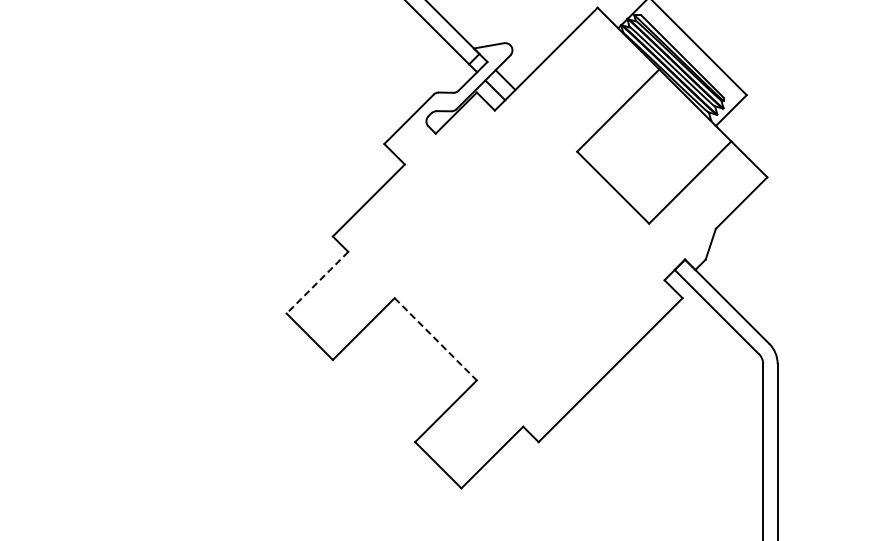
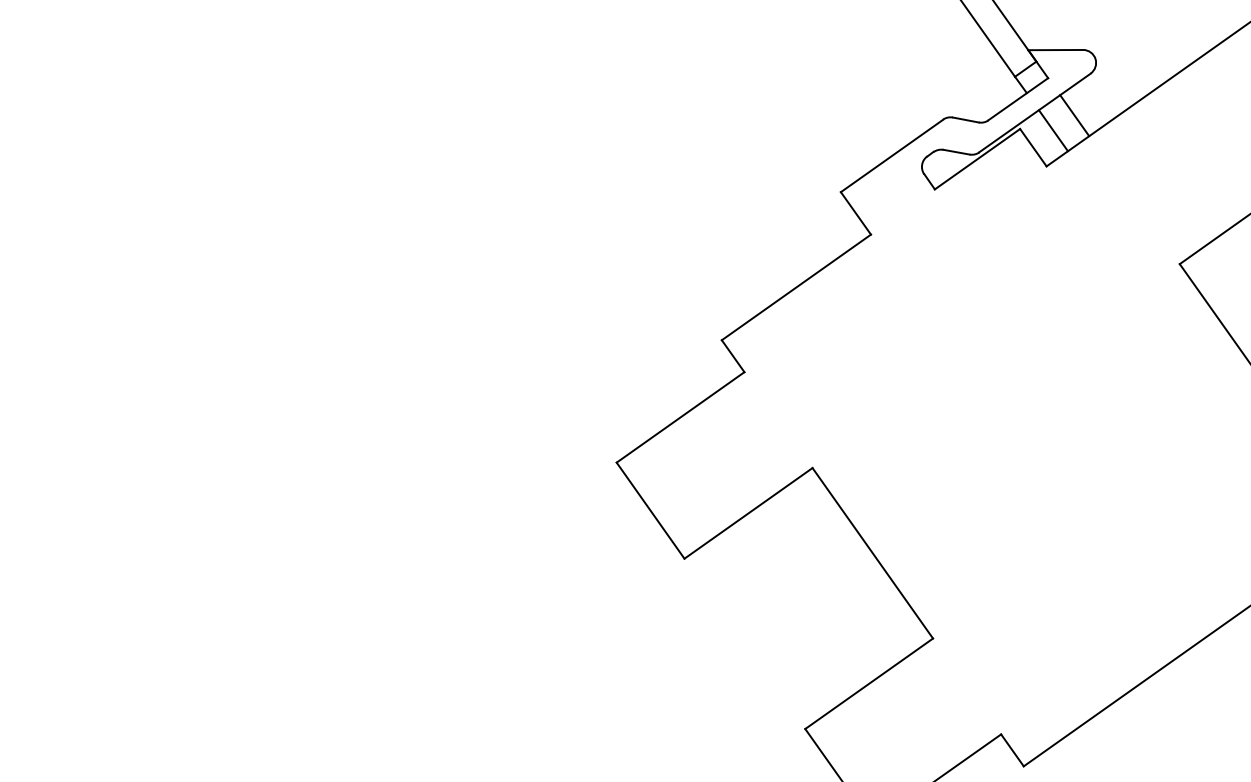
line: (317, 282) -> (680, 416), dashed -> solid
line: (436, 339) -> (874, 553), dashed -> solid

